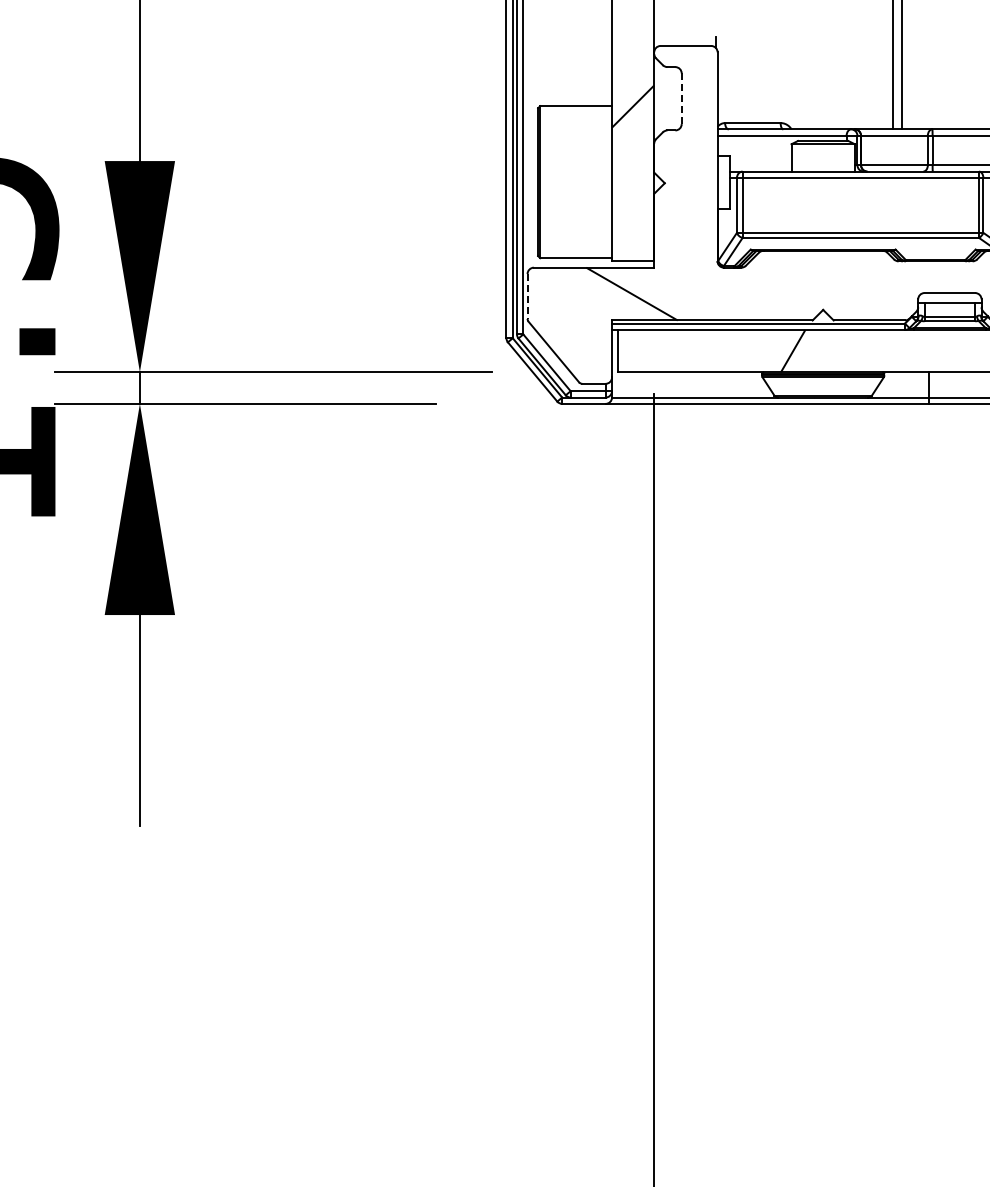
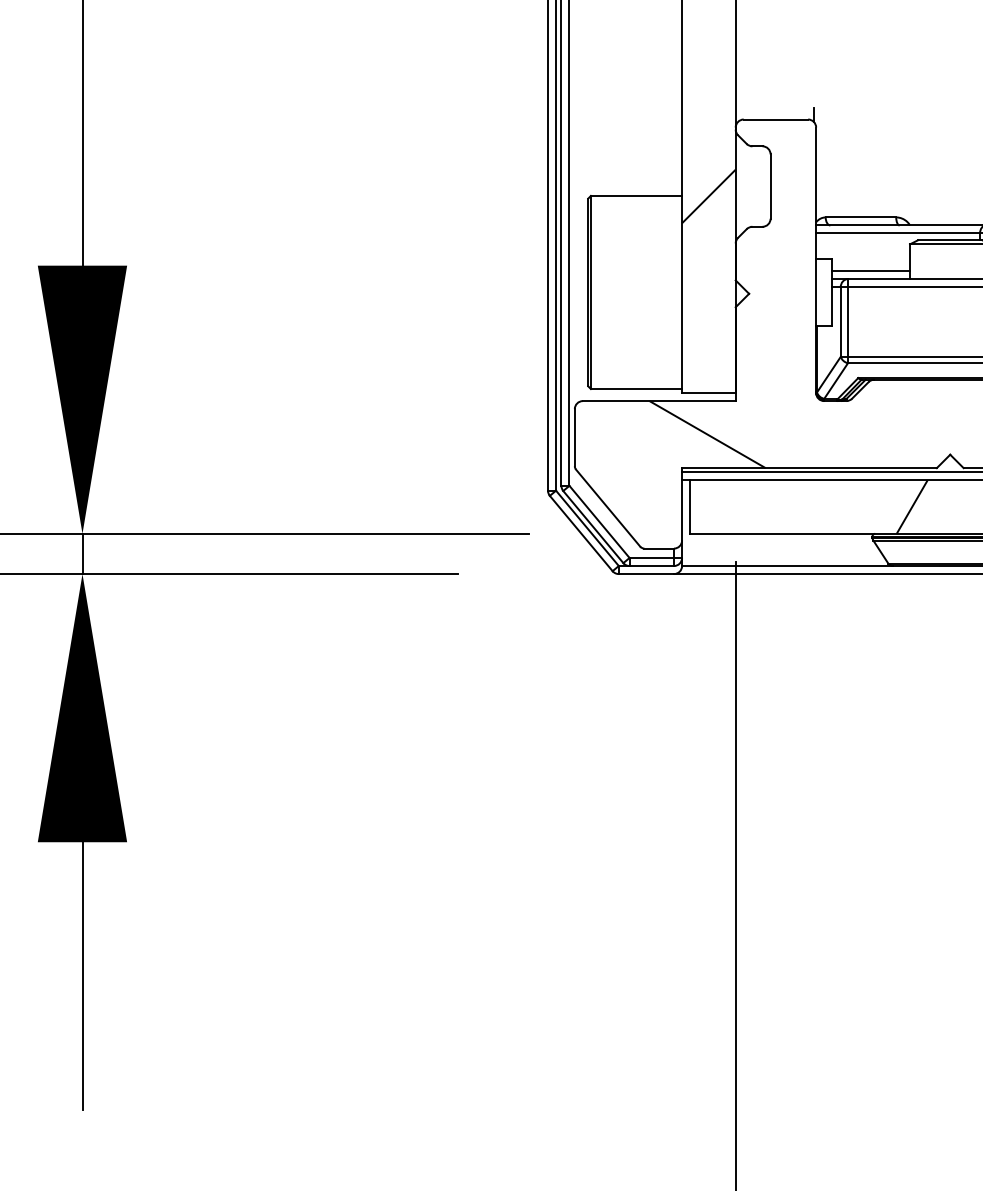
line: (681, 99) -> (770, 187), dashed -> solid
line: (760, 165) -> (870, 271), added
line: (527, 297) -> (574, 438), dashed -> solid

